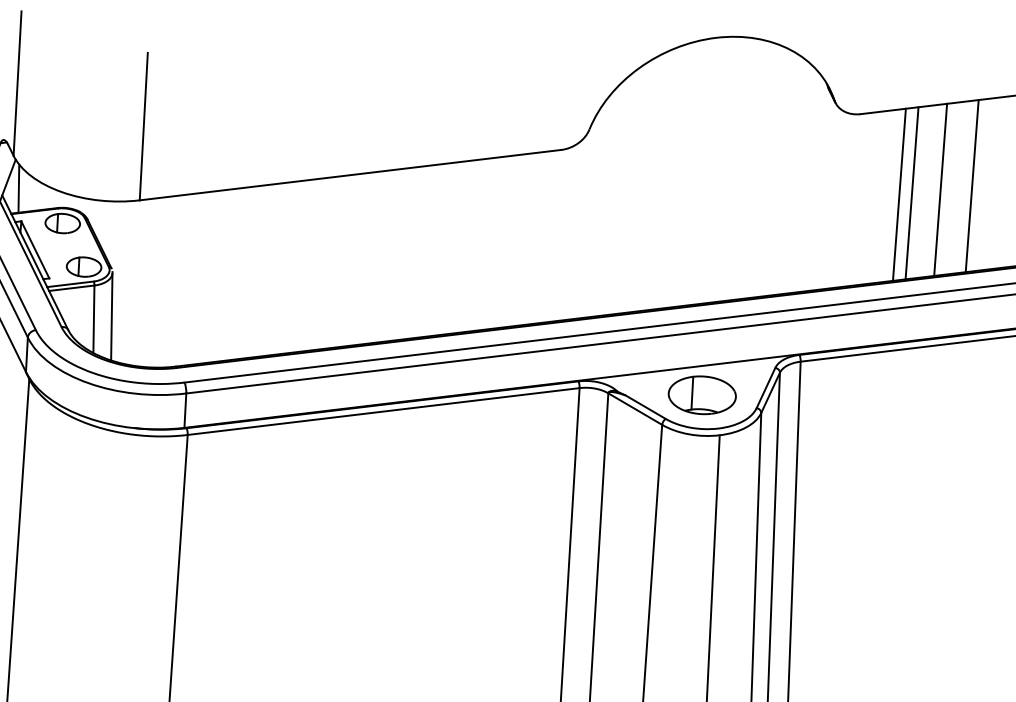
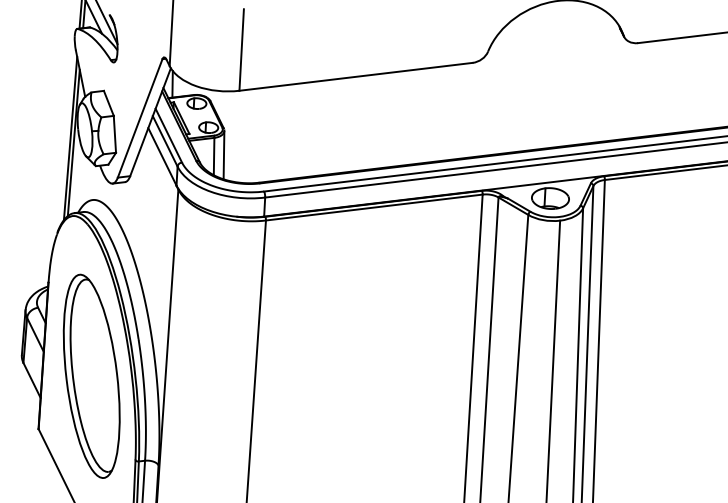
line: (971, 185) -> (699, 82), removed
line: (939, 188) -> (681, 84), removed
line: (912, 192) -> (666, 86), removed
line: (899, 194) -> (659, 87), removed

